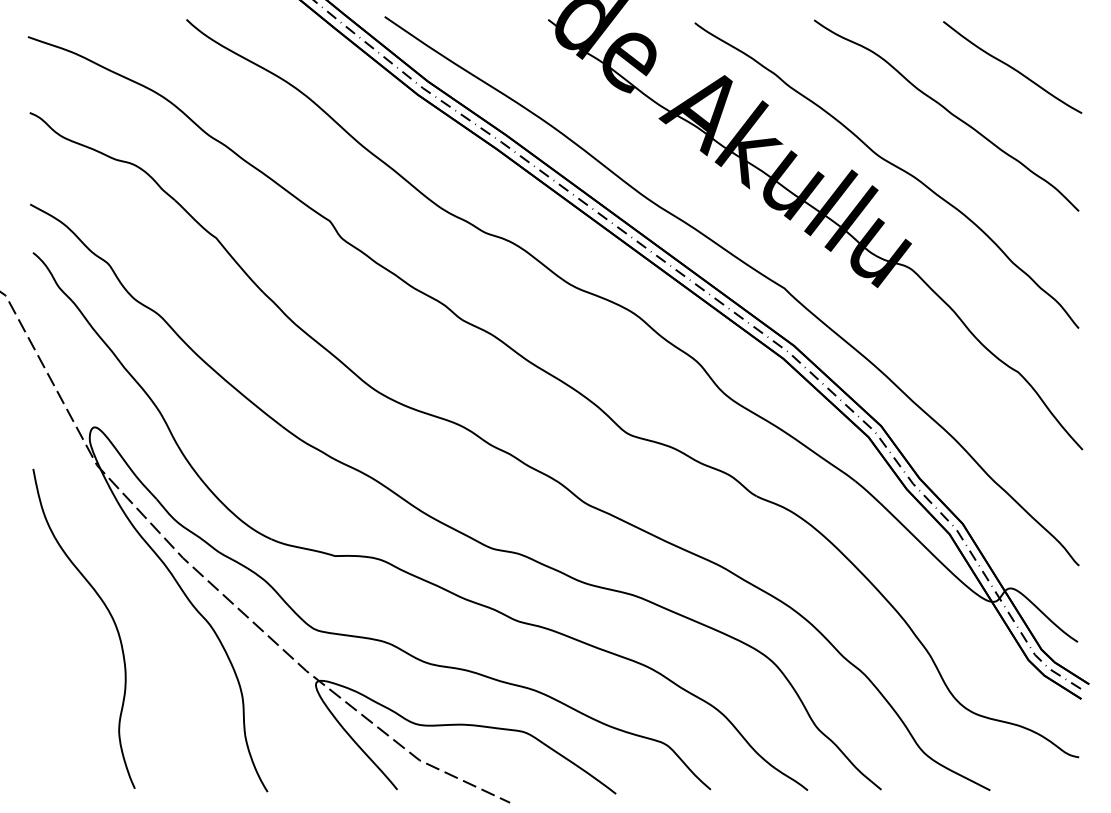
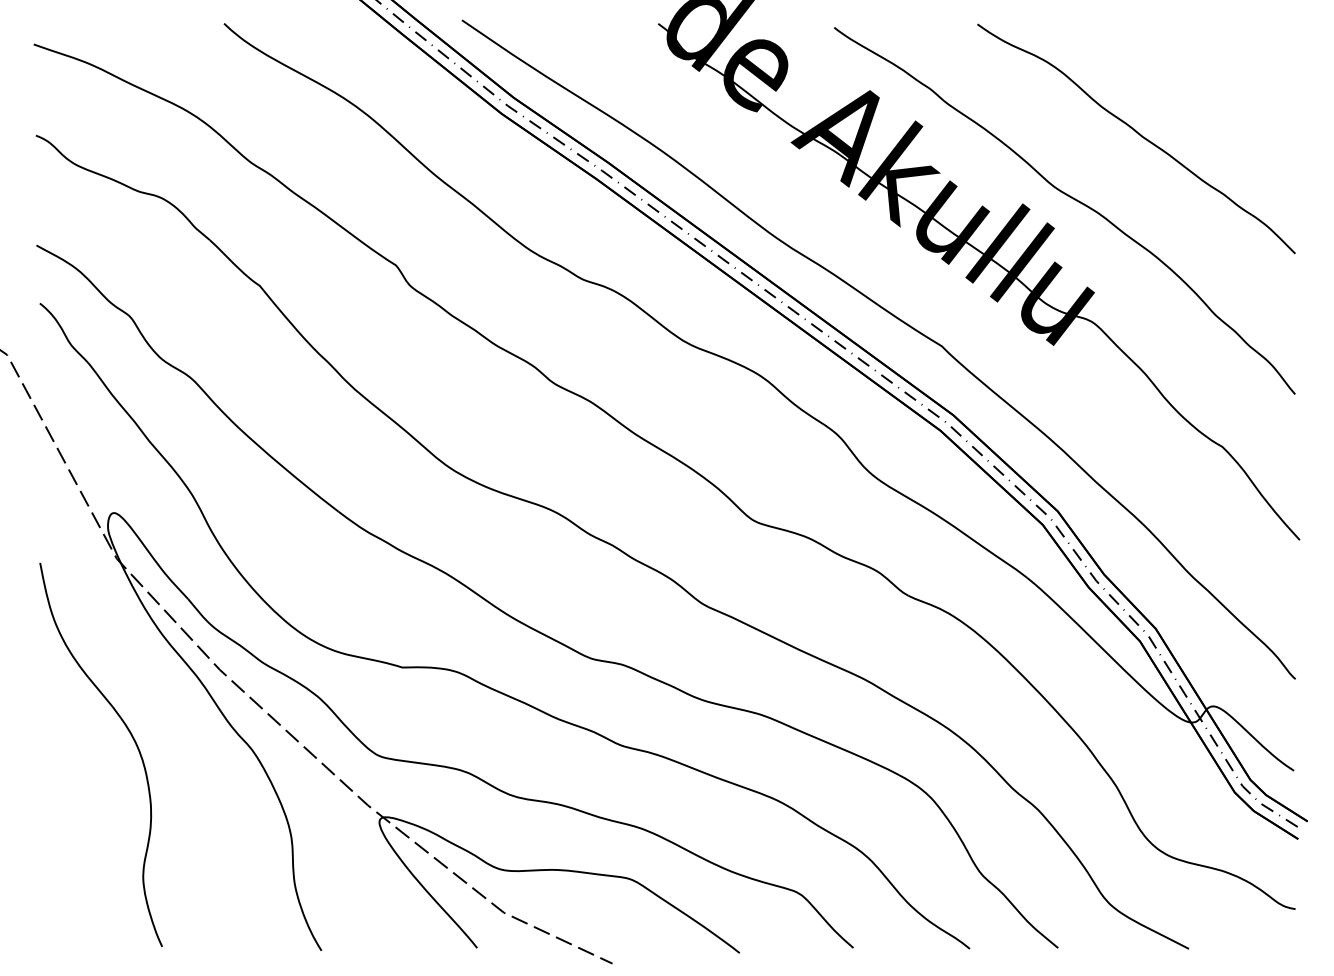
curve: (1012, 67) -> (1215, 81), removed

